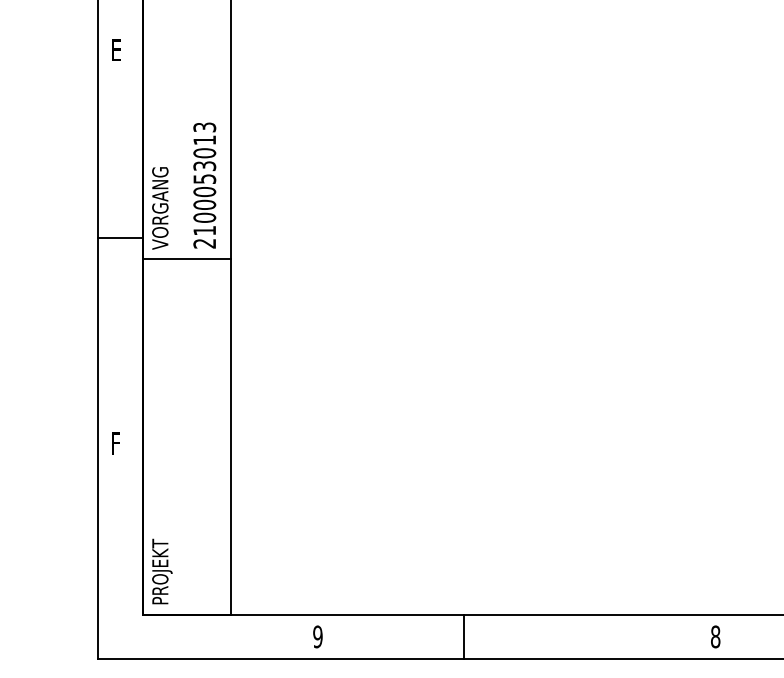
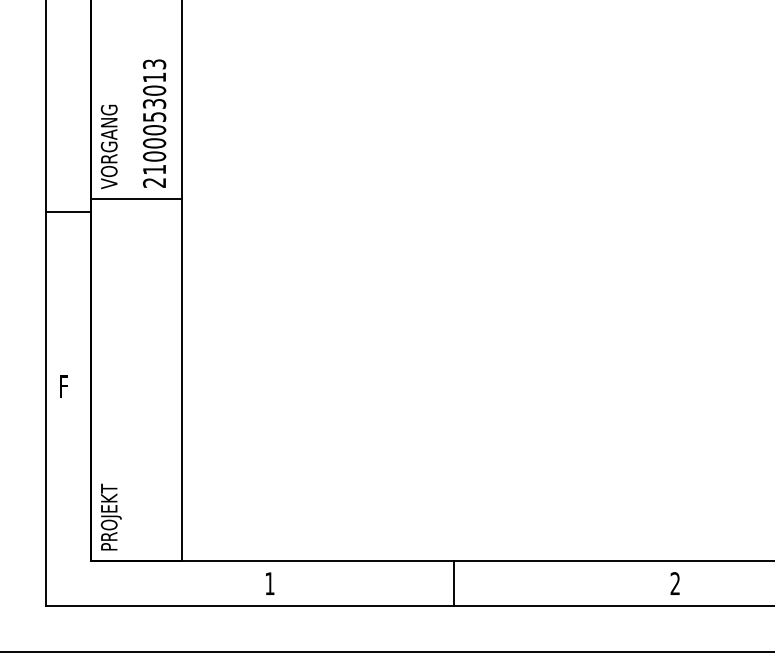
line: (120, 238) -> (68, 212), moved
text: (317, 636) -> (269, 583), 9 -> 1
line: (464, 636) -> (453, 583), moved
text: (715, 636) -> (675, 583), 8 -> 2

